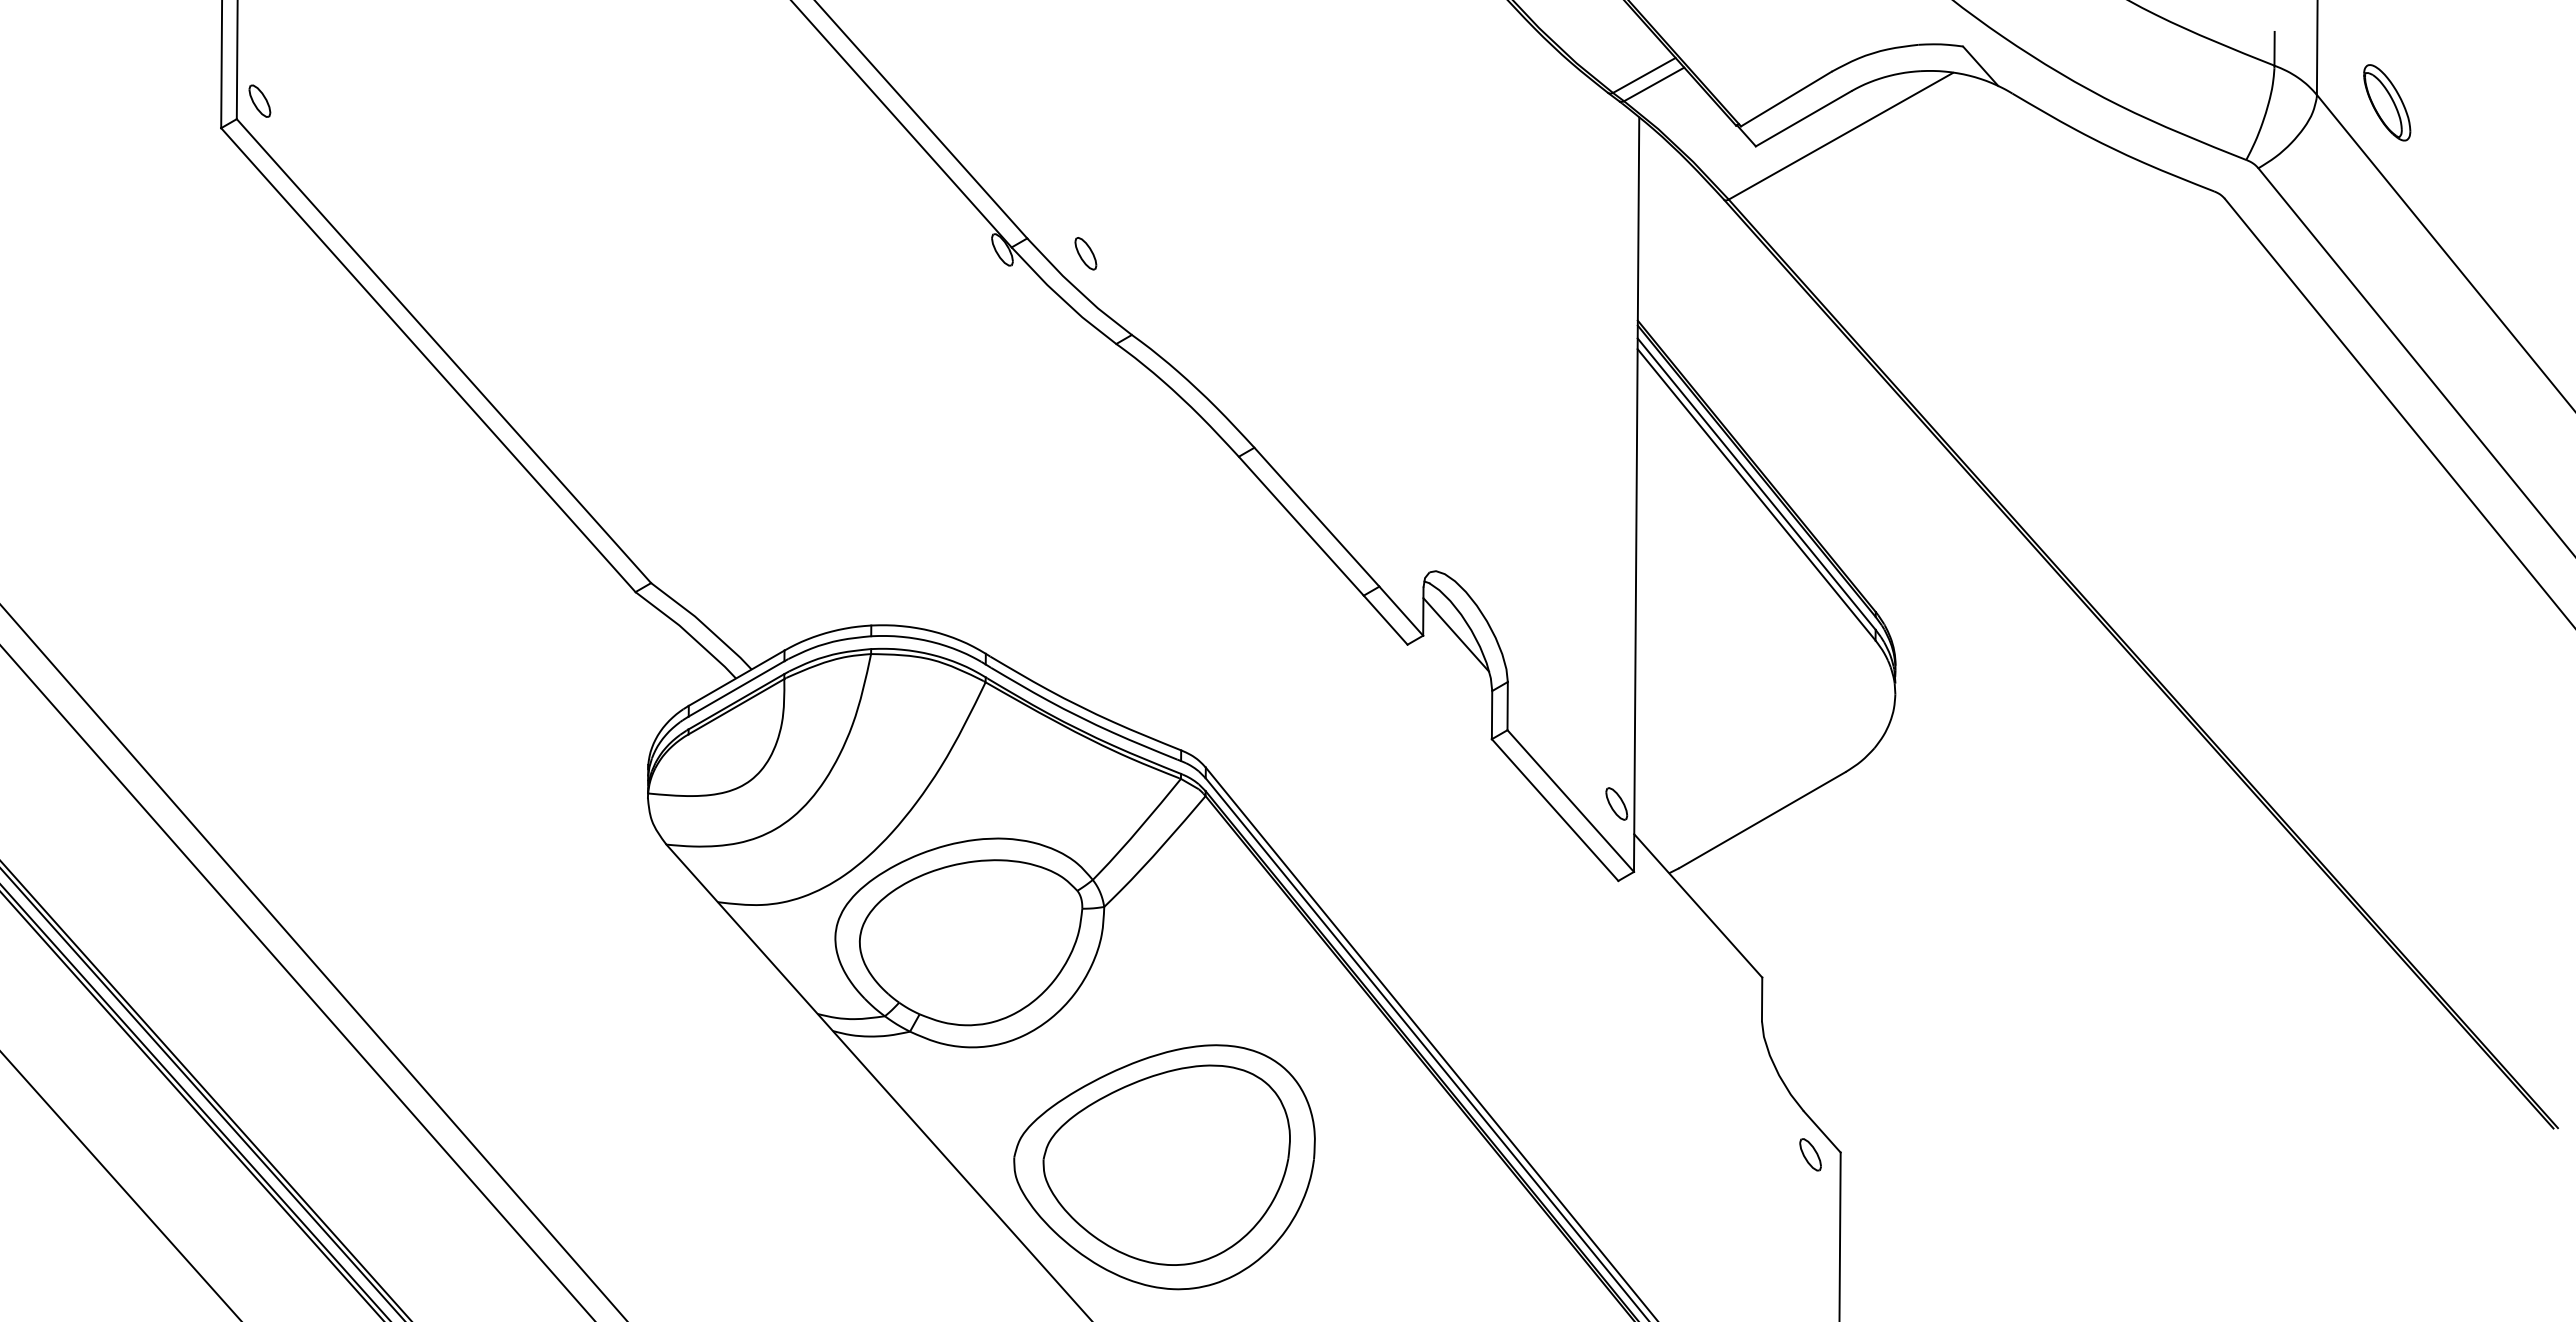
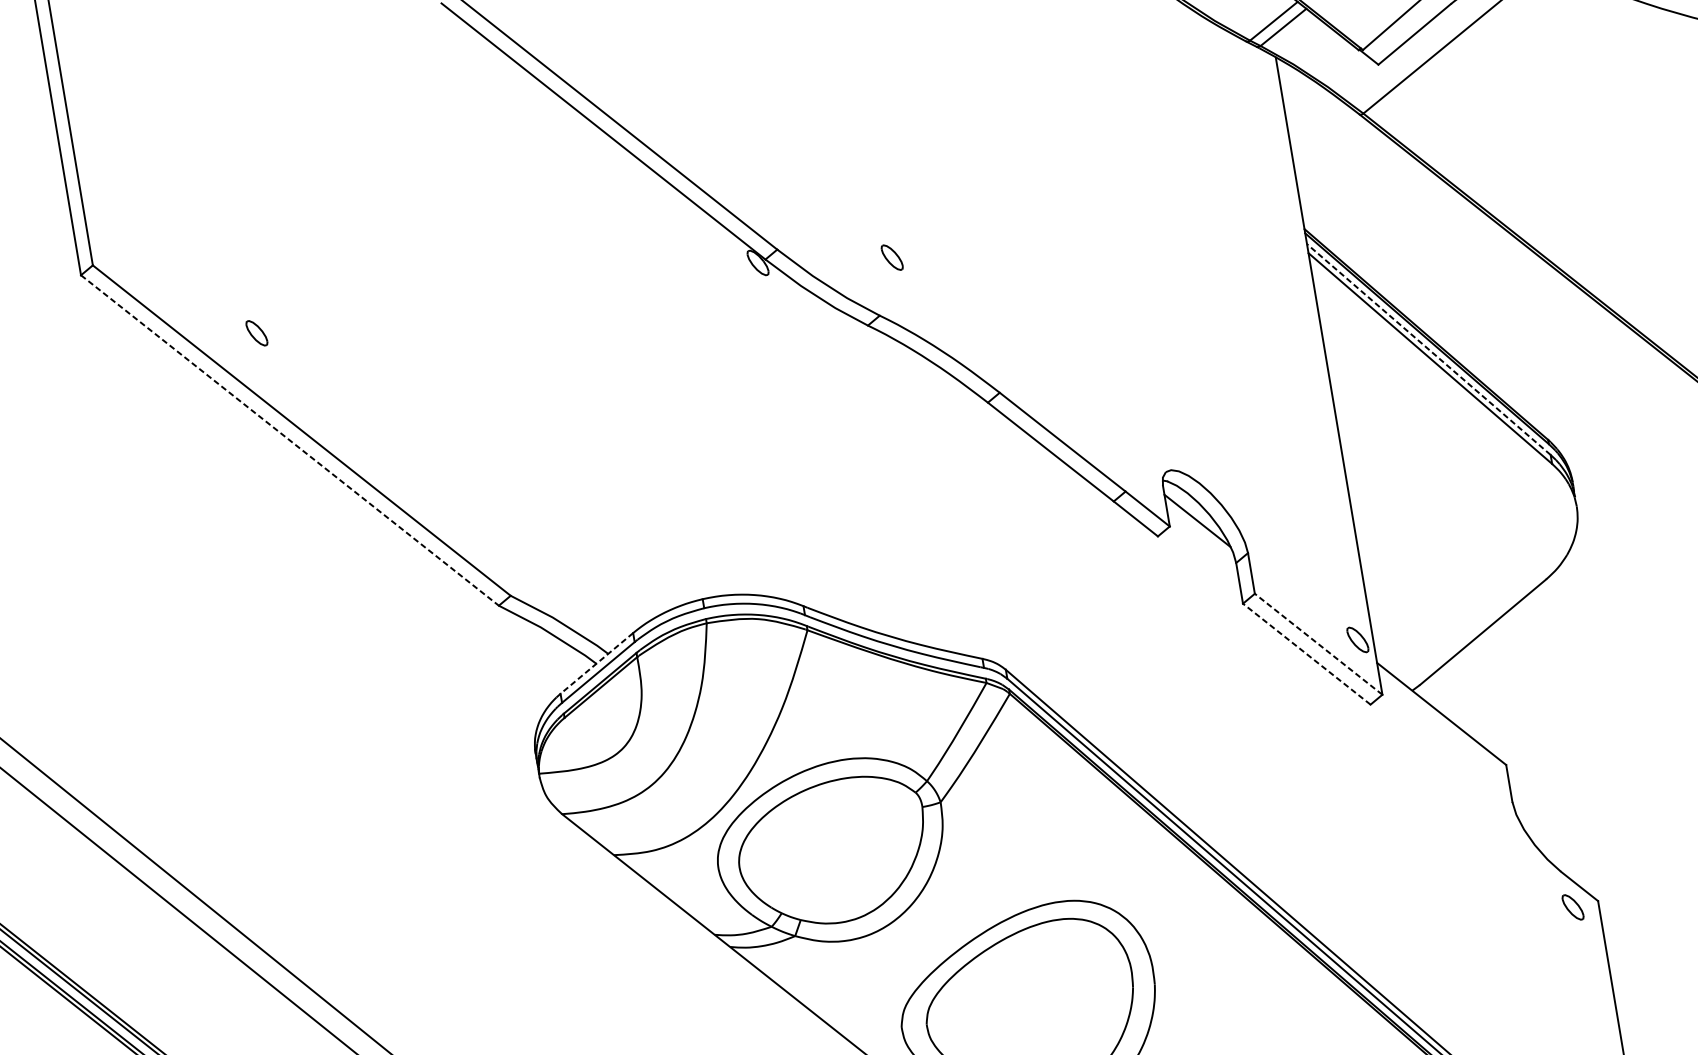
part: (259, 100) -> (256, 332), moved
part: (1085, 253) -> (891, 257), moved
line: (428, 360) -> (290, 440), solid -> dashed
line: (1756, 483) -> (1428, 349), solid -> dashed
line: (736, 678) -> (596, 663), solid -> dashed
line: (1570, 801) -> (1318, 644), solid -> dashed
line: (1555, 810) -> (1307, 654), solid -> dashed

